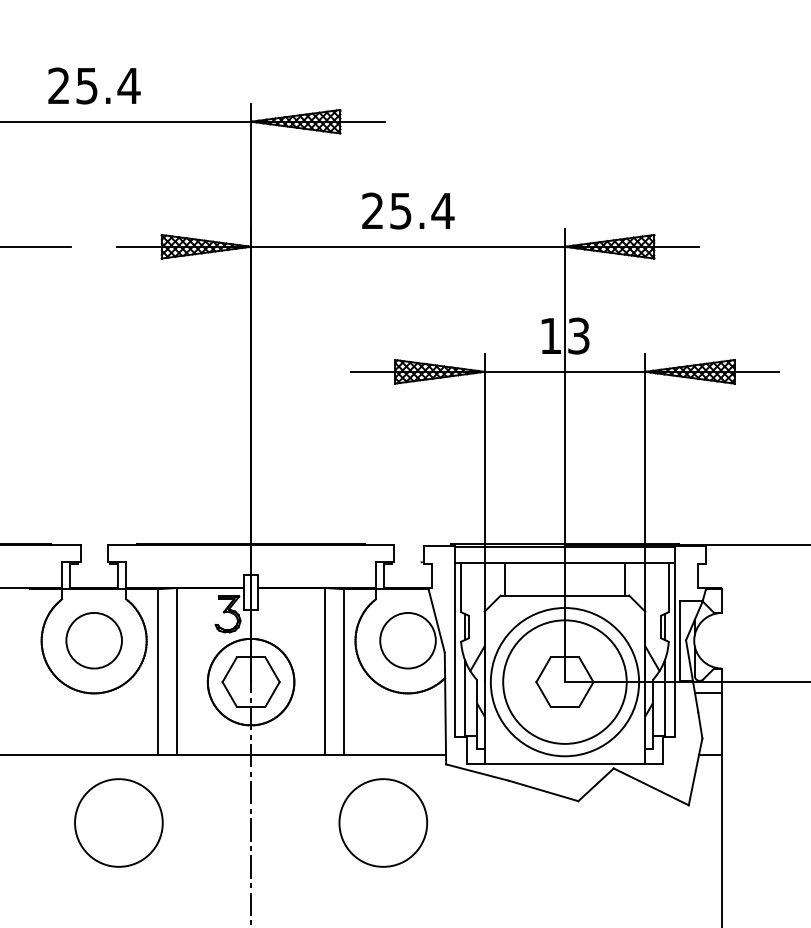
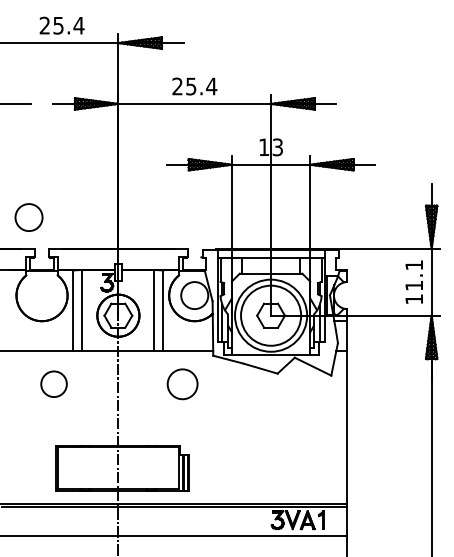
text: (93, 85) -> (61, 25), moved
circle: (93, 640) -> (28, 217), moved
circle: (117, 821) -> (53, 383), size x0.6
circle: (382, 823) -> (182, 384), size x0.7

